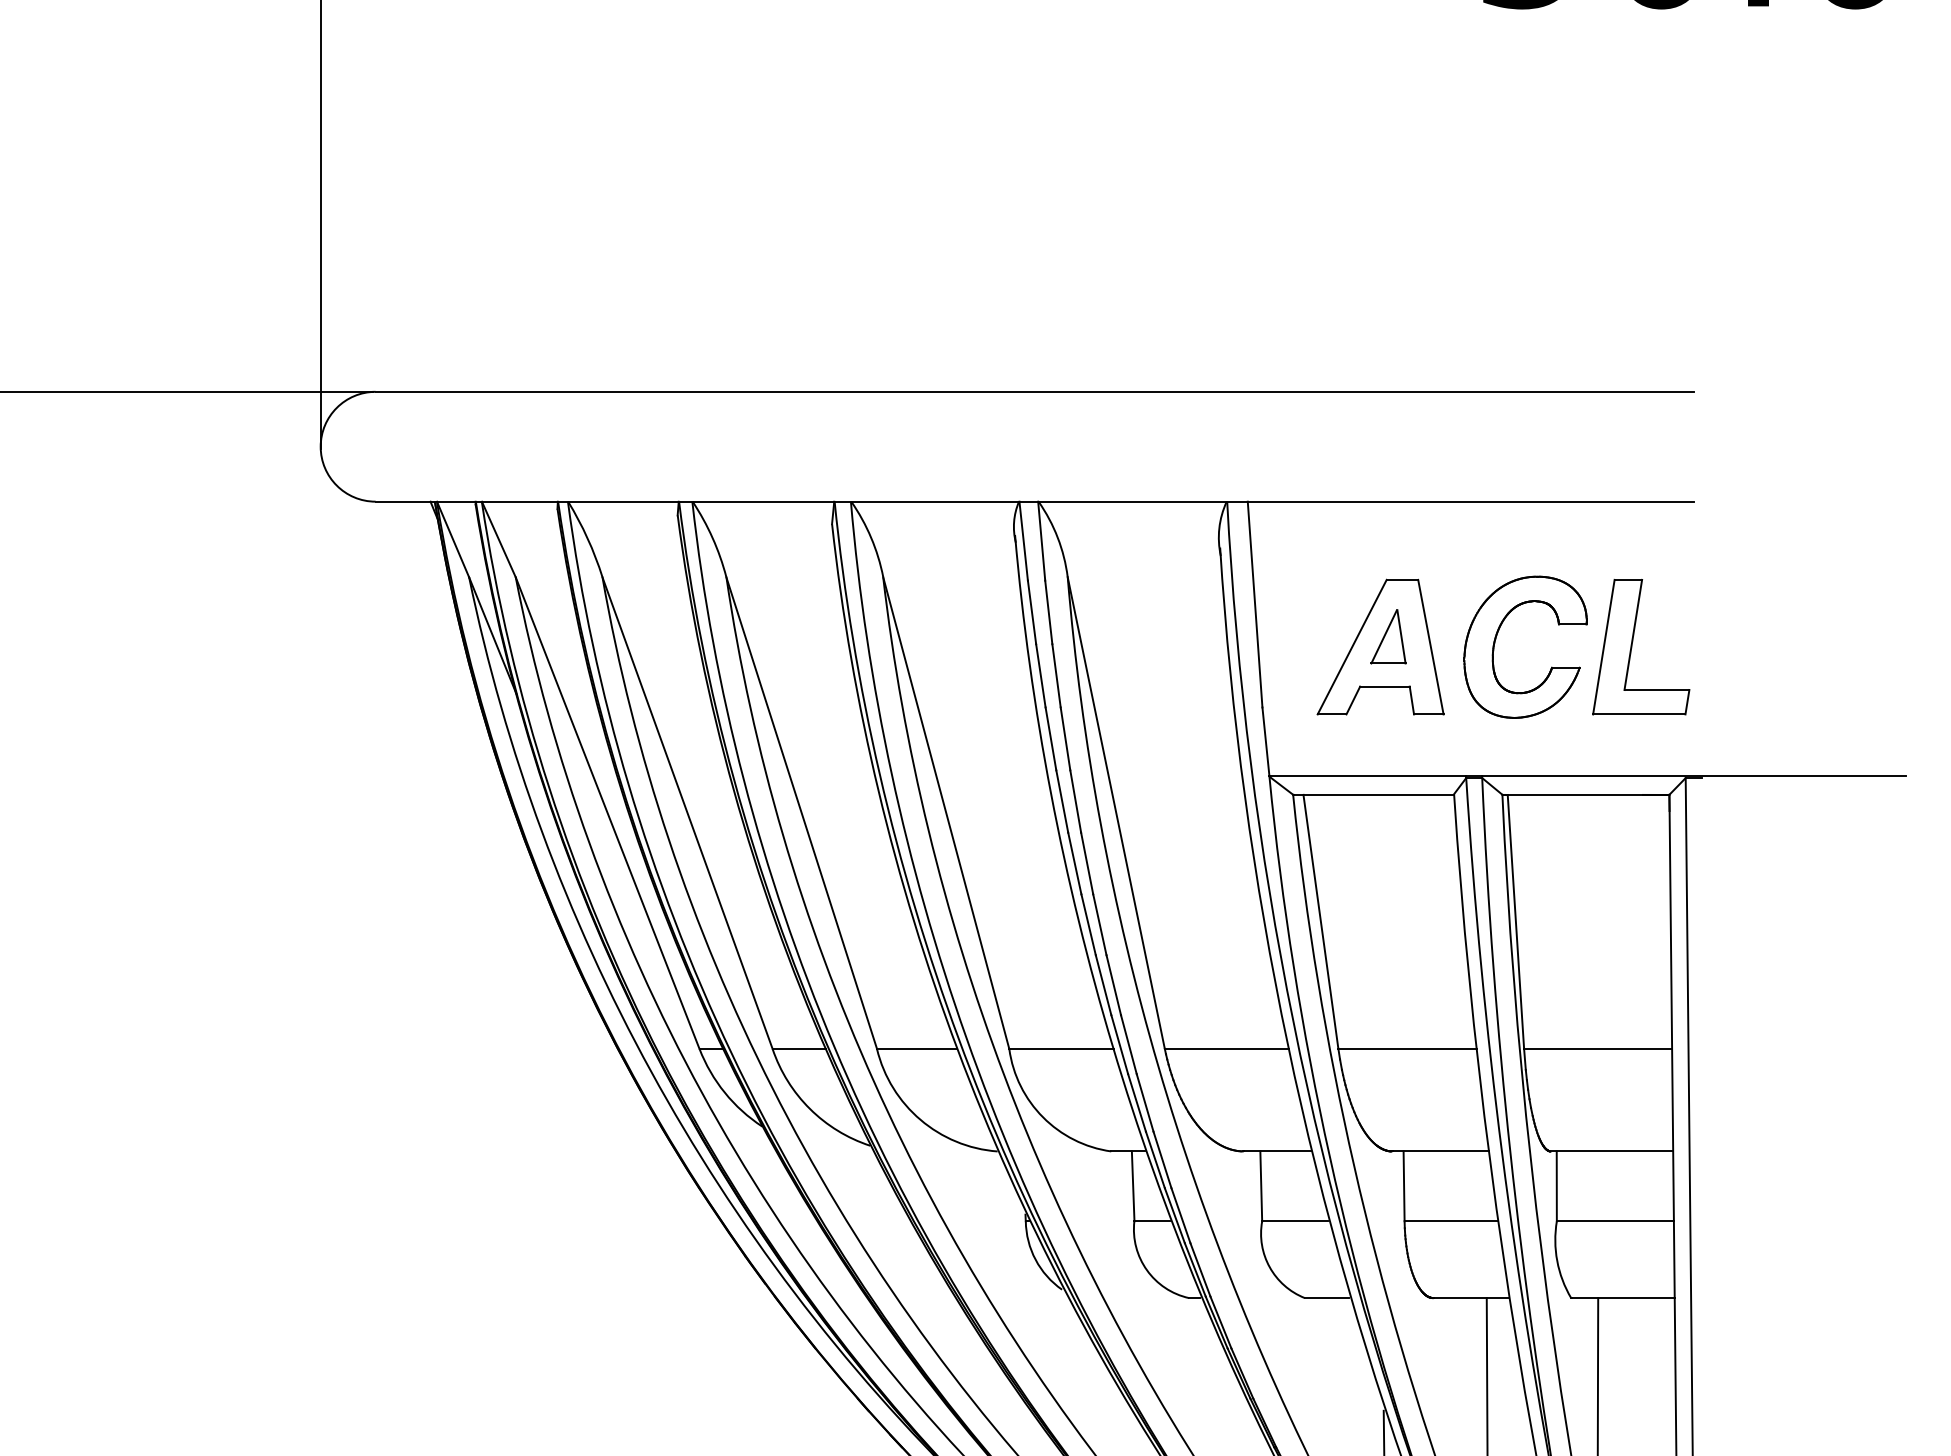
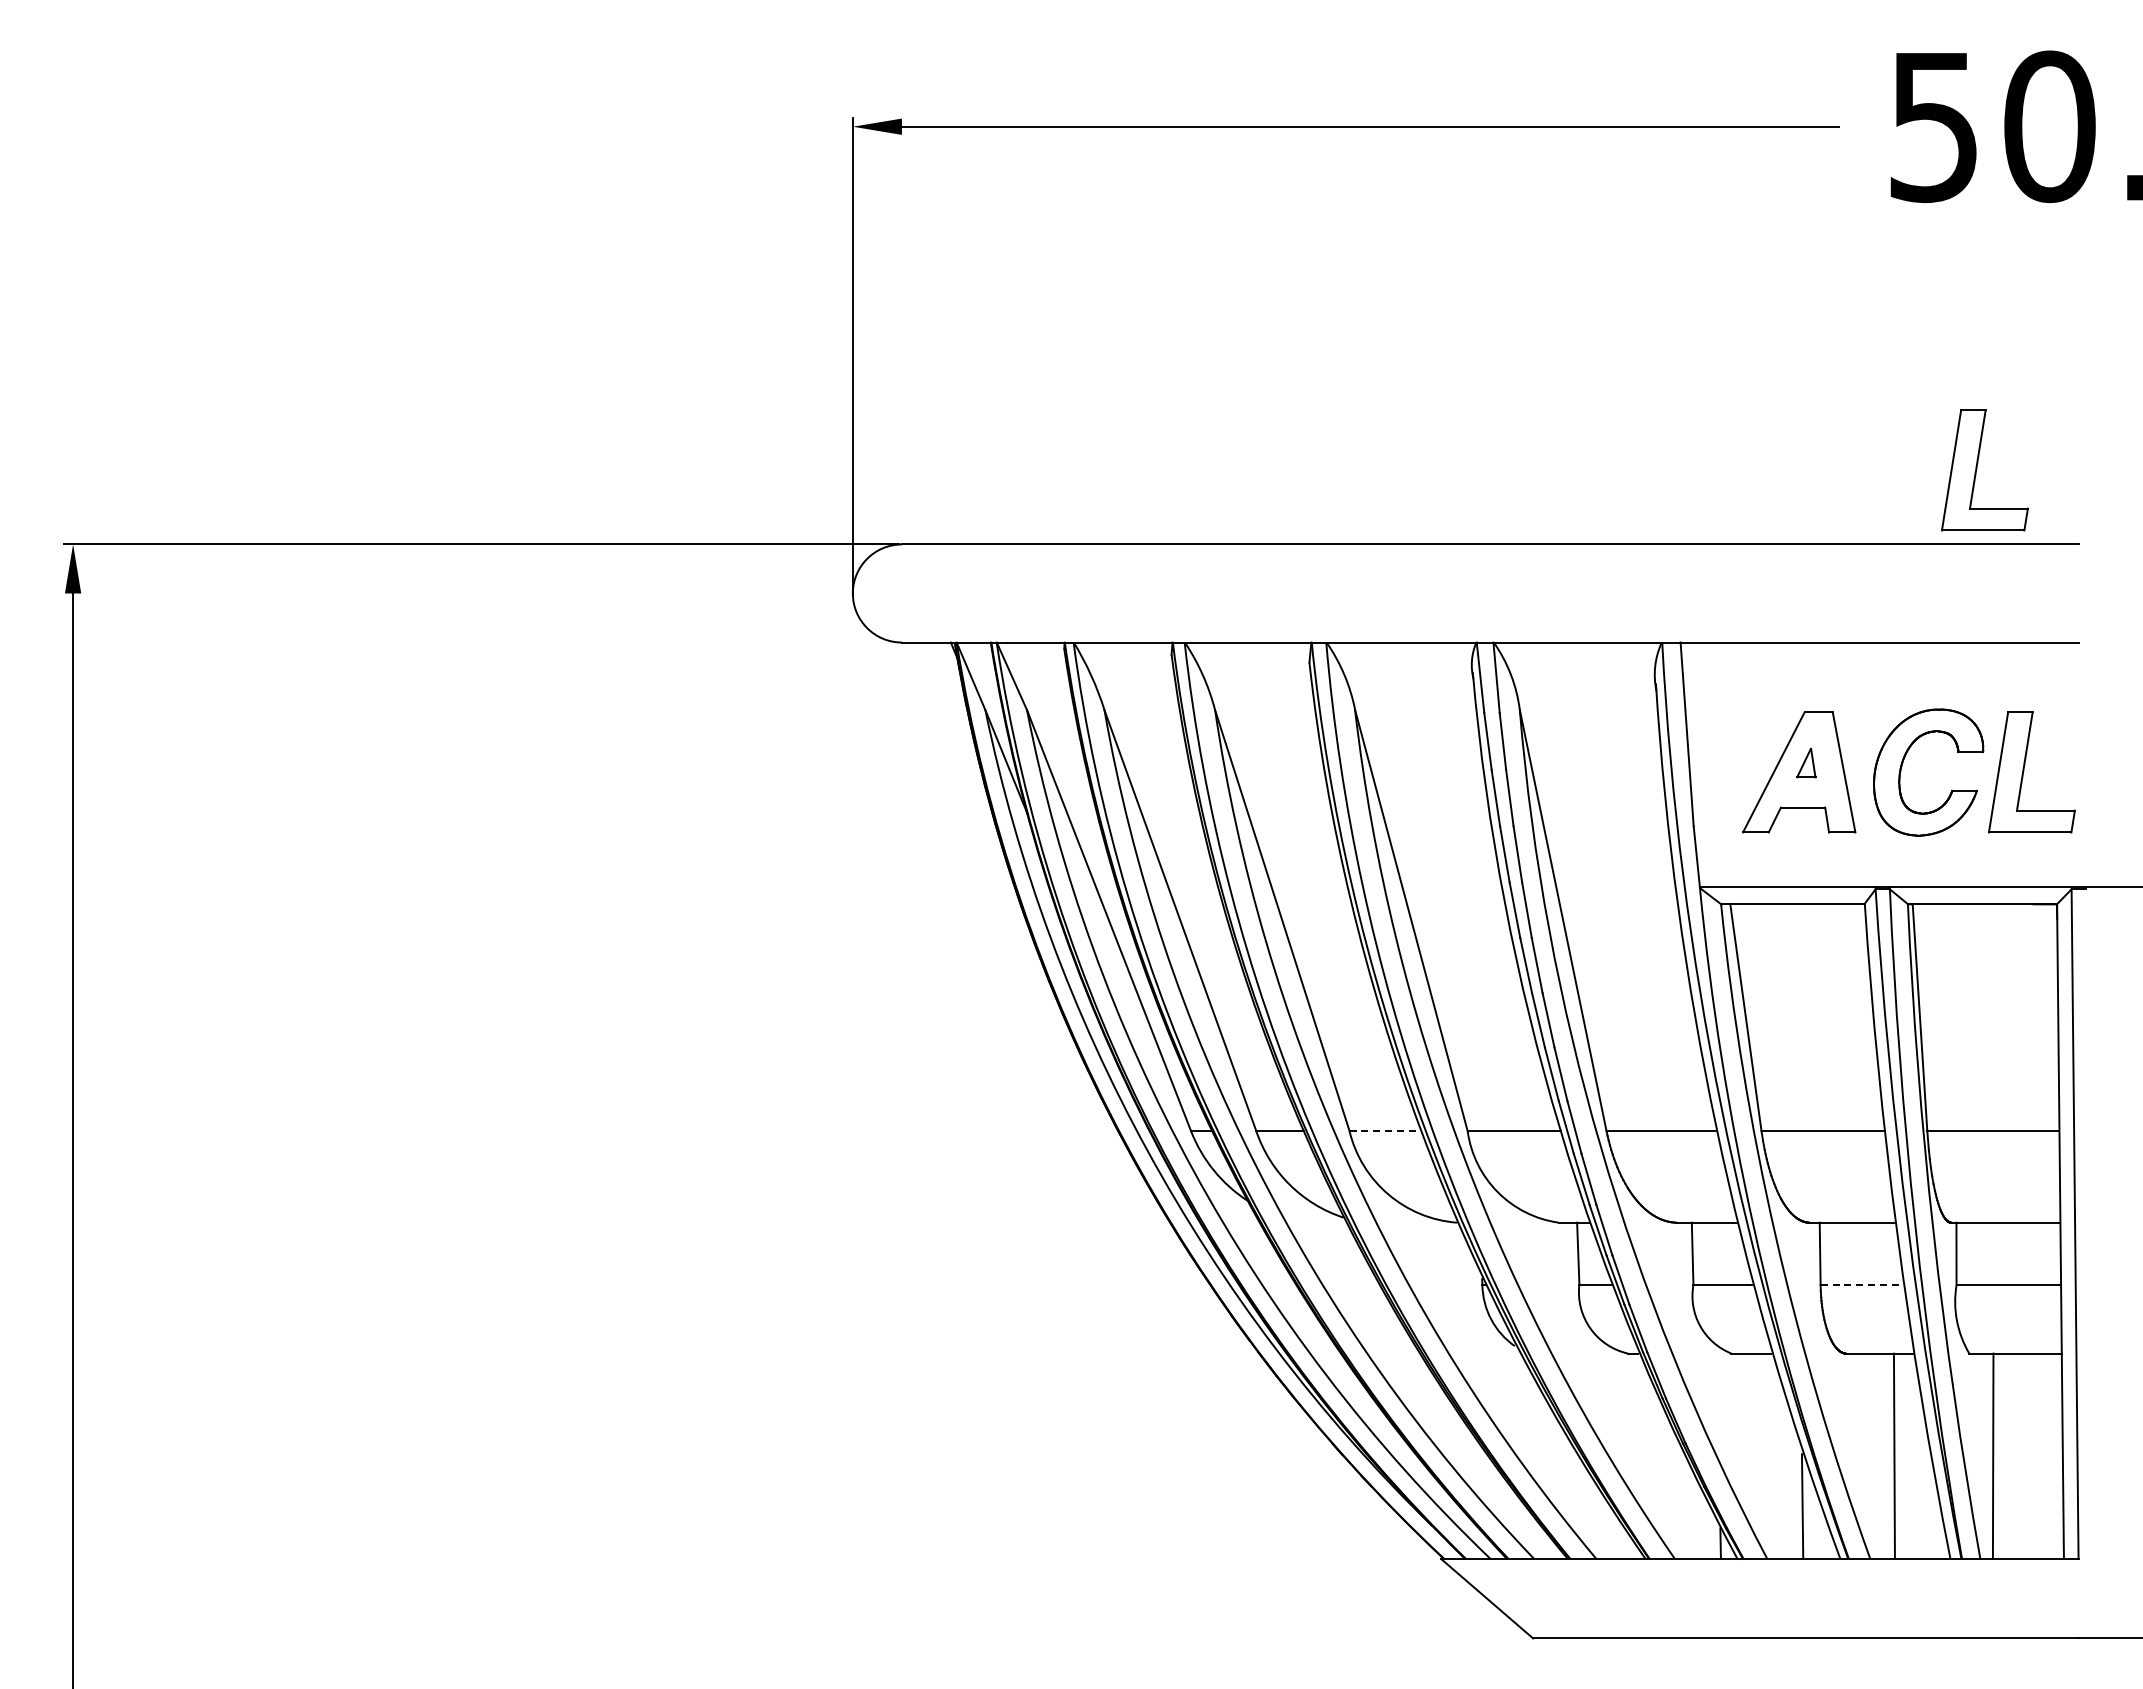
part: (1580, 307) -> (1977, 469), added
part: (1388, 636) -> (1806, 762), size x0.6
line: (917, 1049) -> (1385, 1131), solid -> dashed
line: (1451, 1220) -> (1862, 1284), solid -> dashed

